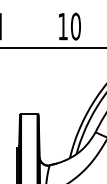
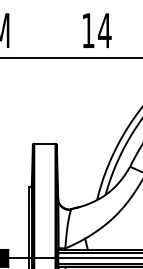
text: (75, 26) -> (104, 30), 10 -> 14

